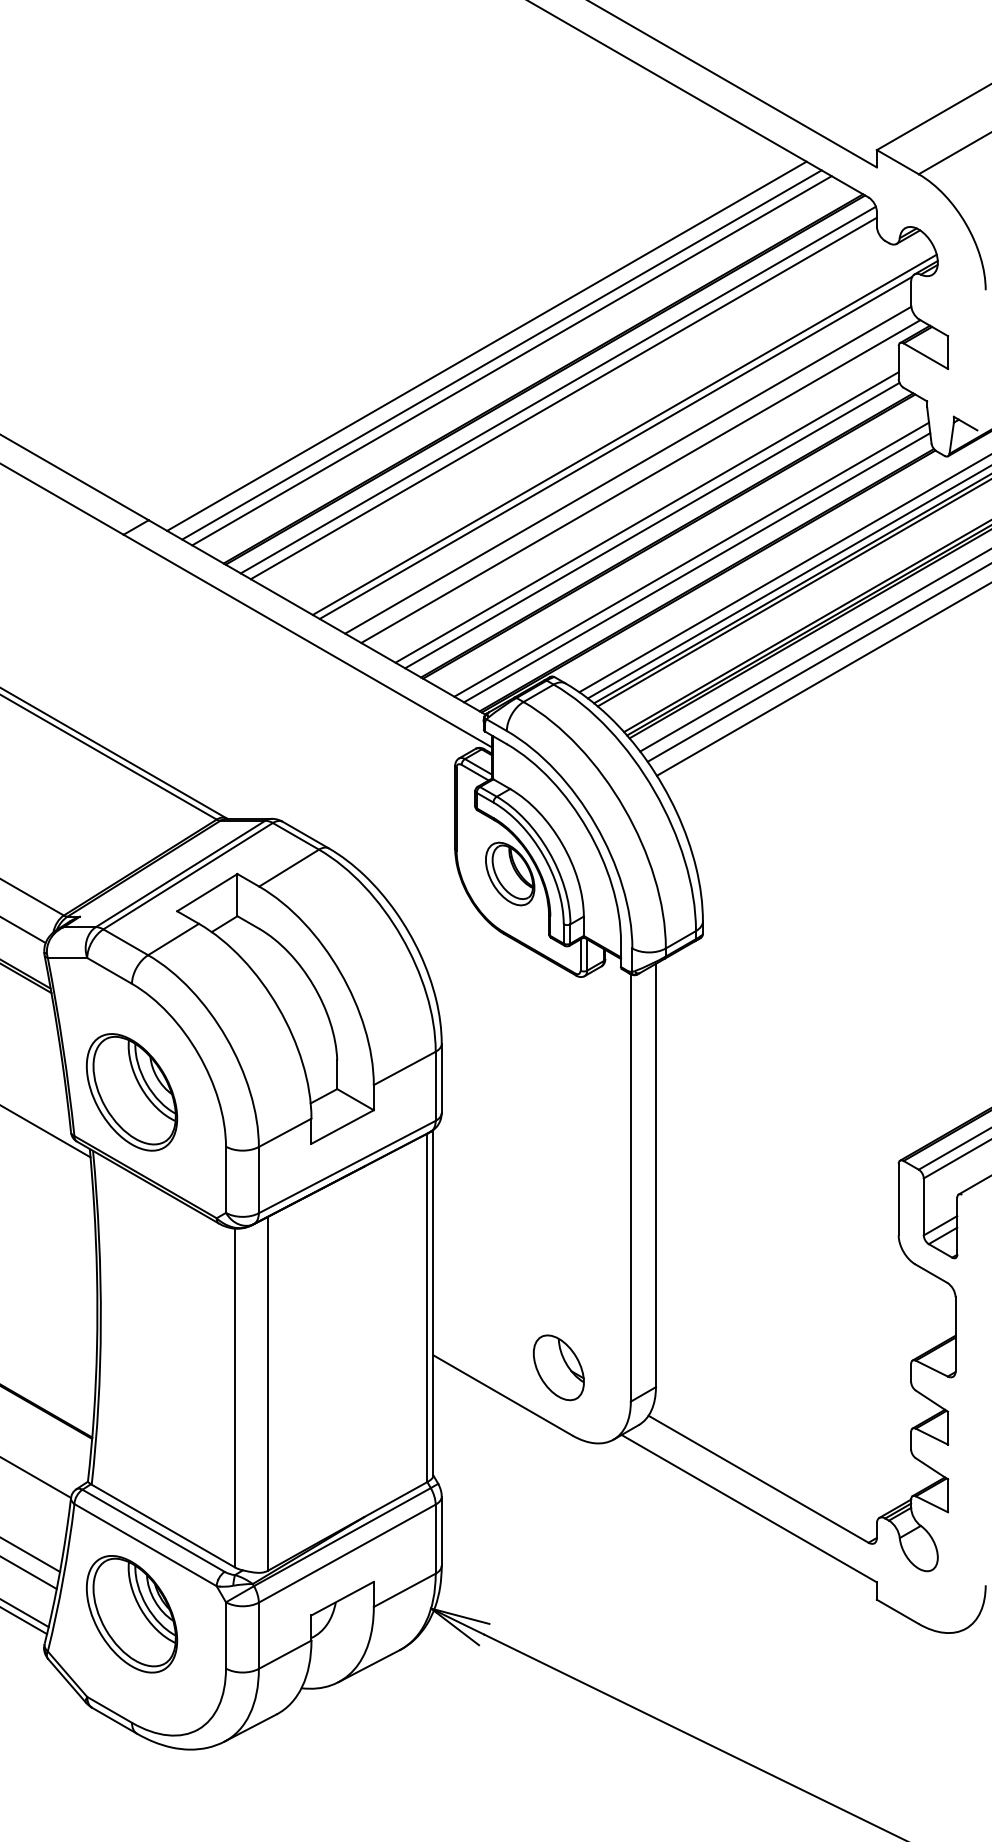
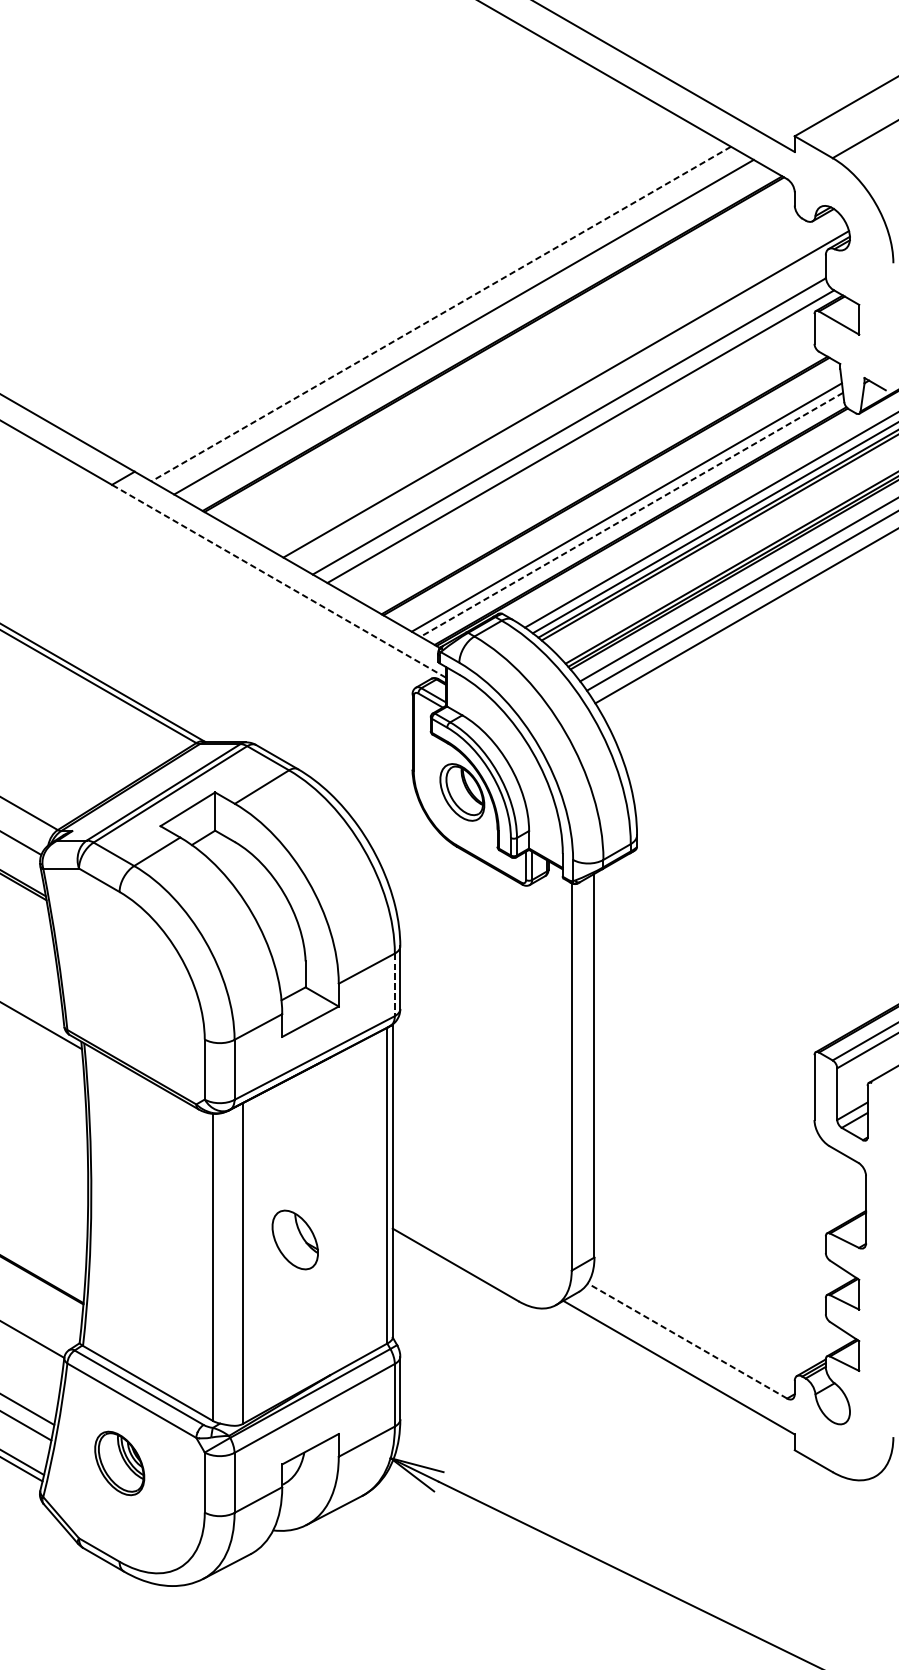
line: (486, 346) -> (440, 314), solid -> dashed
line: (501, 354) -> (454, 321), removed
line: (557, 389) -> (505, 353), removed
line: (563, 398) -> (510, 361), removed
line: (615, 447) -> (557, 405), removed
line: (646, 517) -> (585, 469), removed
line: (652, 525) -> (591, 476), removed
line: (696, 567) -> (631, 514), solid -> dashed
line: (307, 641) -> (278, 581), solid -> dashed
line: (435, 1086) -> (394, 985), solid -> dashed
part: (132, 1092) -> (120, 990), removed
part: (558, 1367) -> (294, 1239), moved
line: (758, 1479) -> (687, 1341), solid -> dashed
part: (132, 1614) -> (120, 1463), size x0.6

